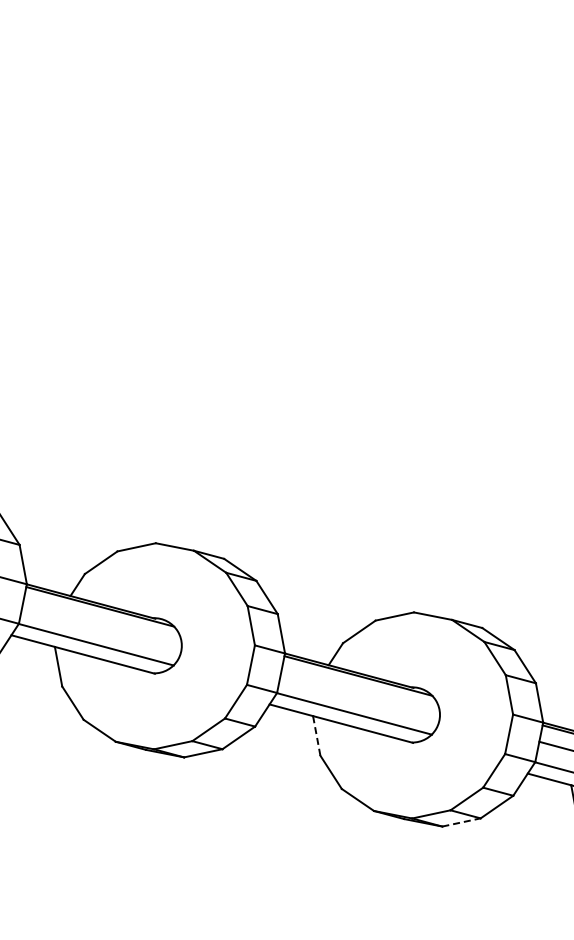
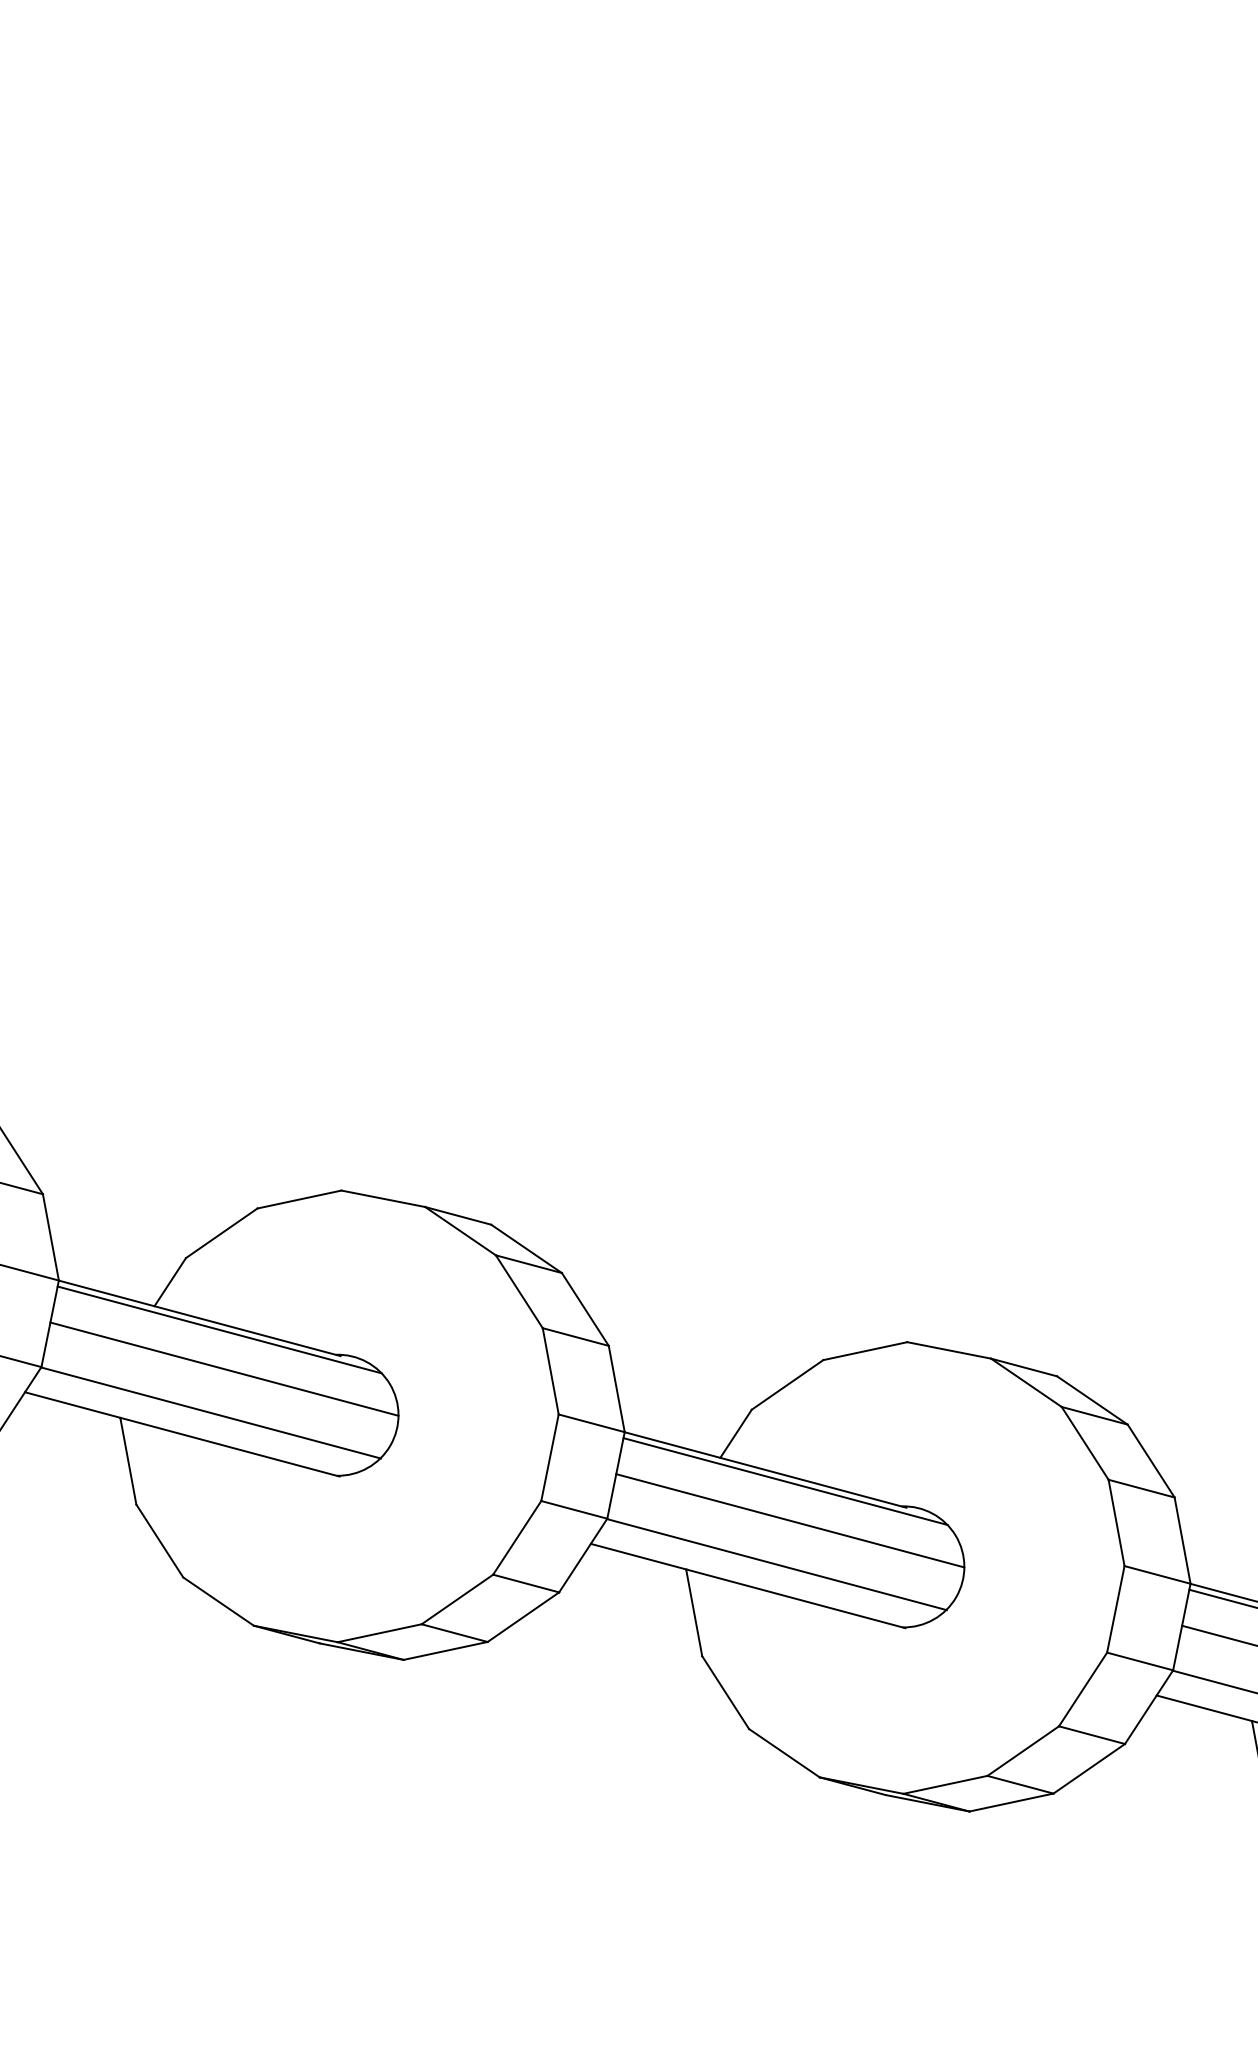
line: (102, 624) -> (224, 1368), added
line: (360, 693) -> (790, 1519), added
line: (316, 736) -> (693, 1614), dashed -> solid
line: (461, 822) -> (1011, 1802), dashed -> solid

